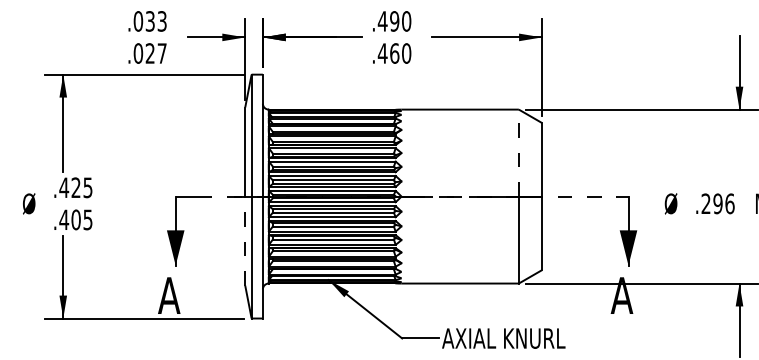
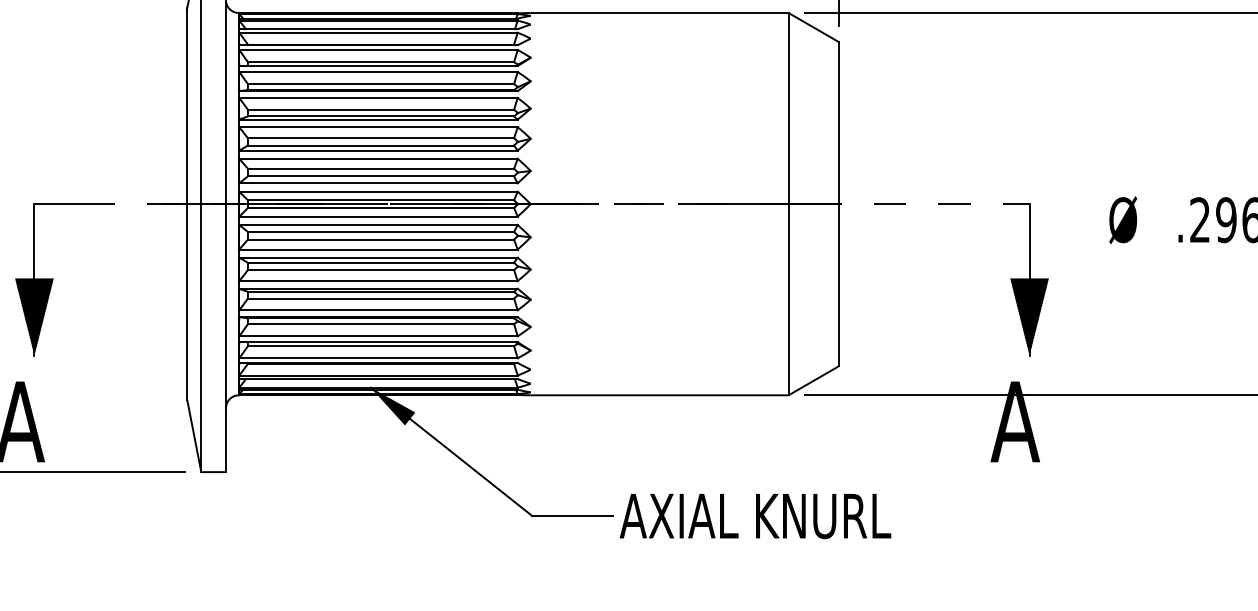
line: (518, 152) -> (787, 107), dashed -> solid
line: (245, 241) -> (187, 302), dashed -> solid

